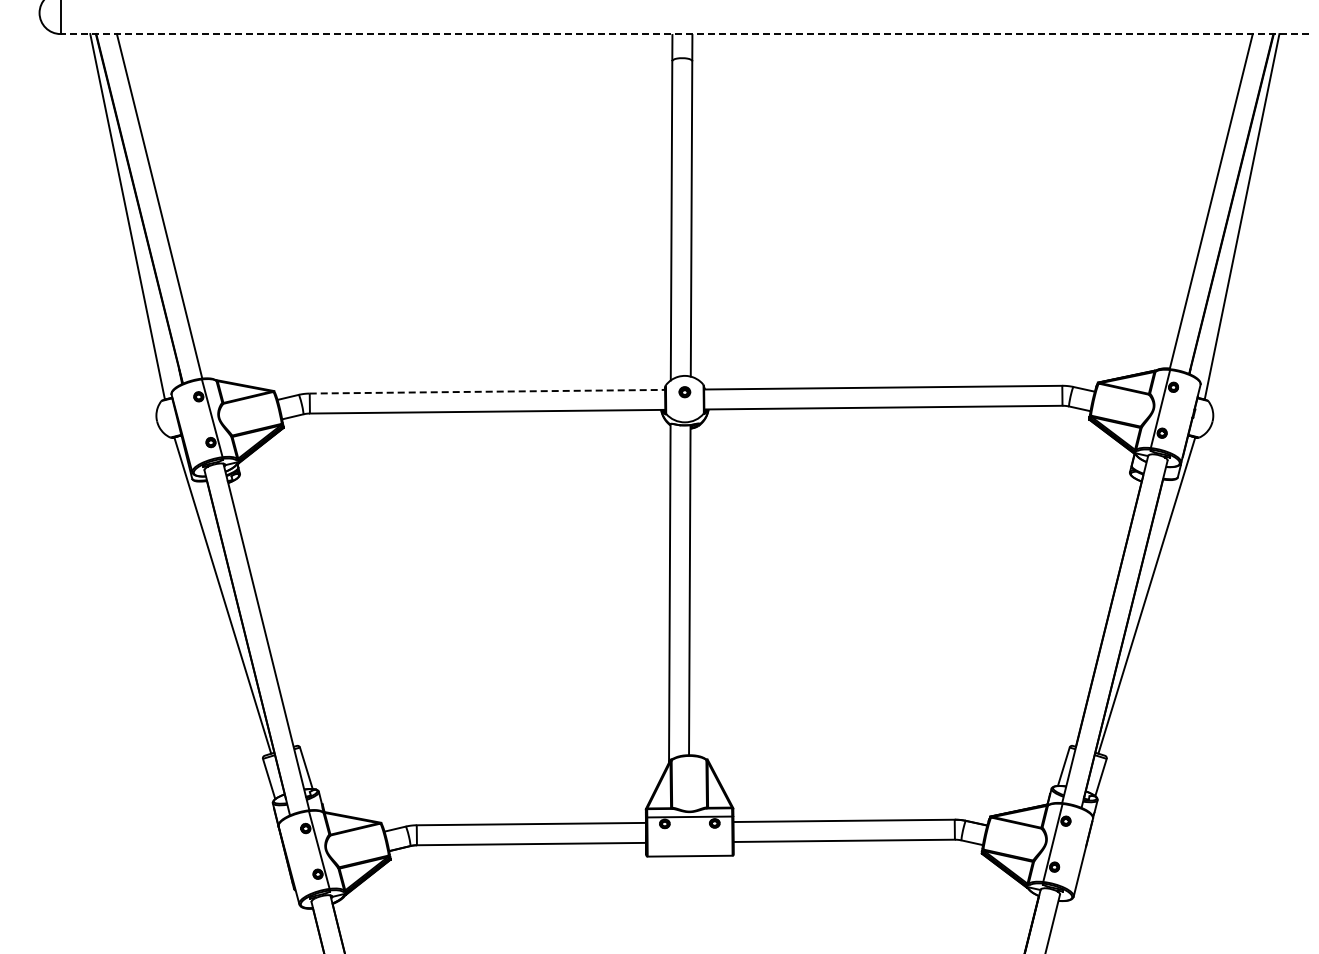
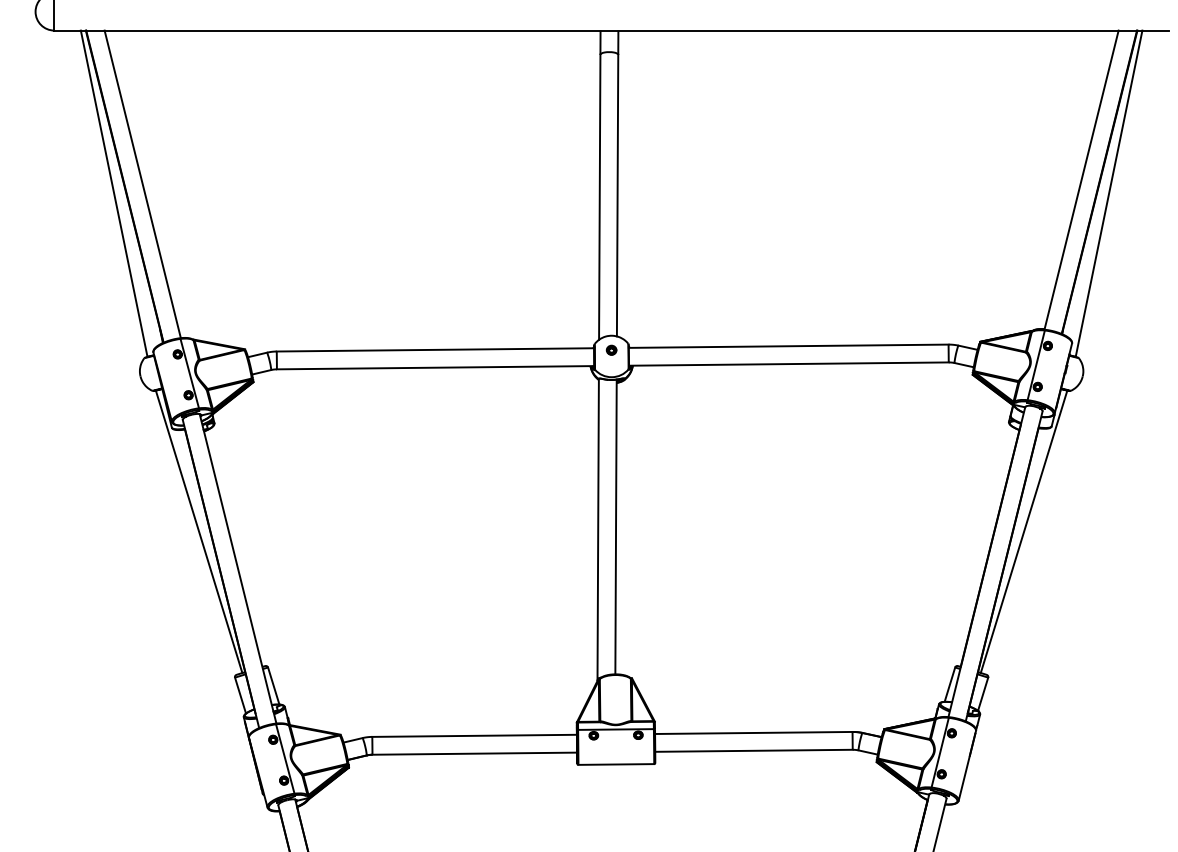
line: (684, 34) -> (611, 30), dashed -> solid
line: (487, 391) -> (435, 349), dashed -> solid

